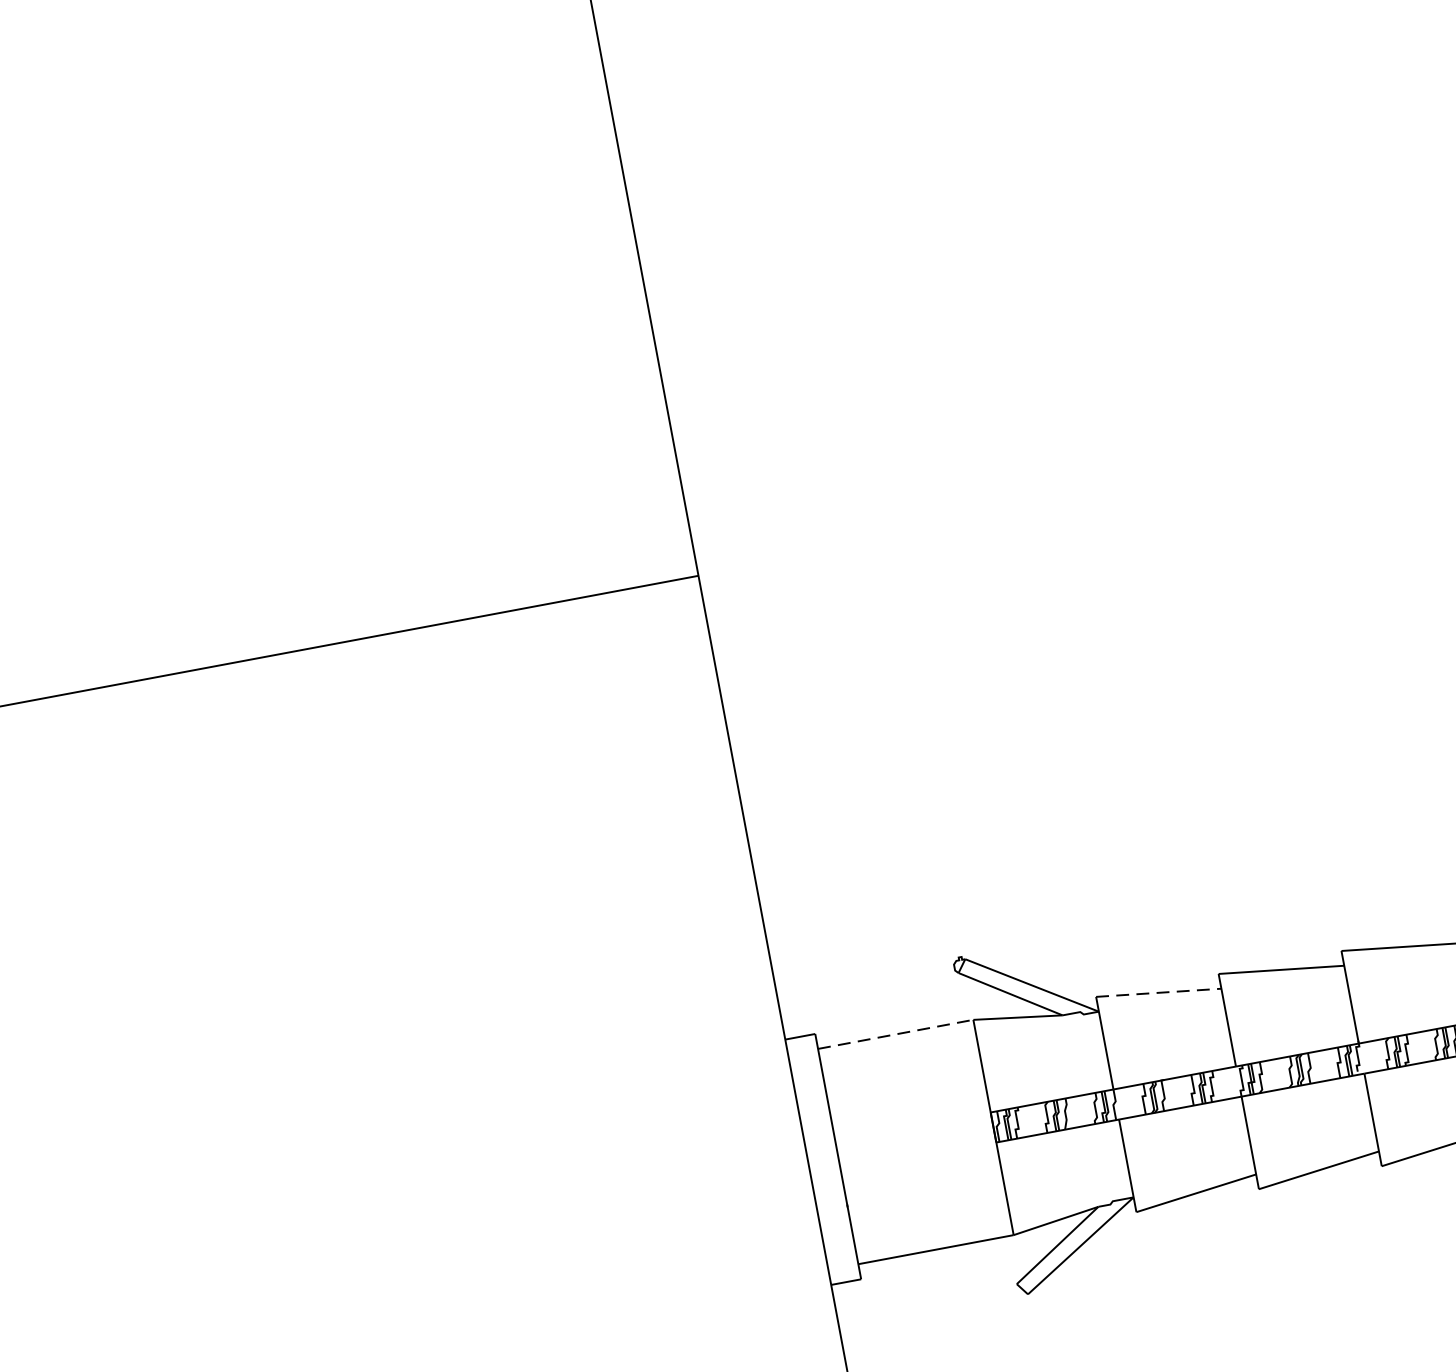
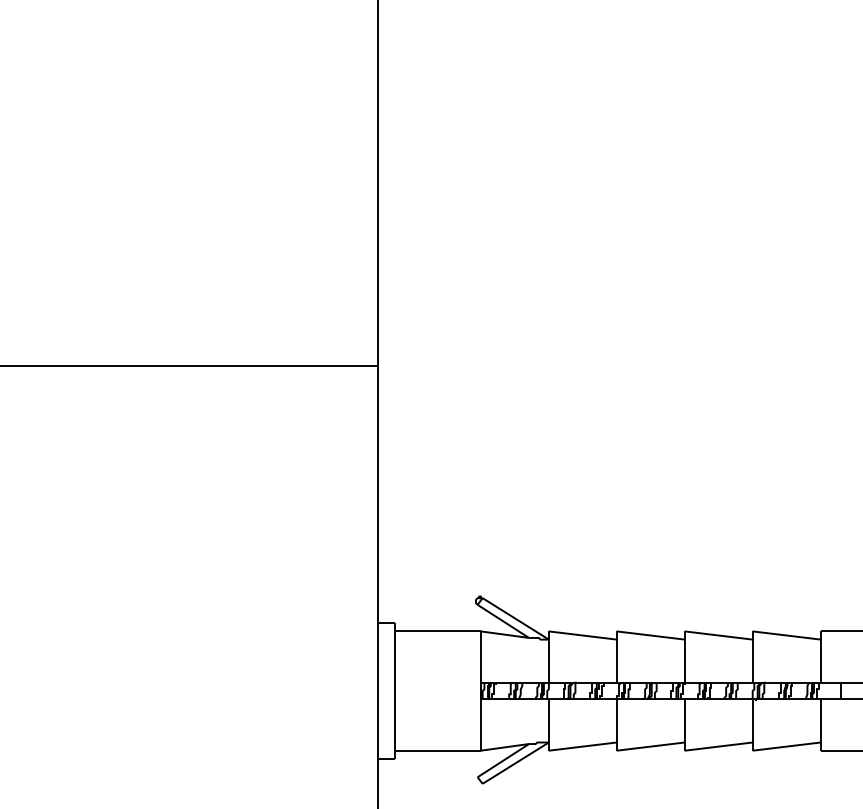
line: (1159, 992) -> (583, 635), dashed -> solid
line: (896, 1034) -> (438, 631), dashed -> solid

